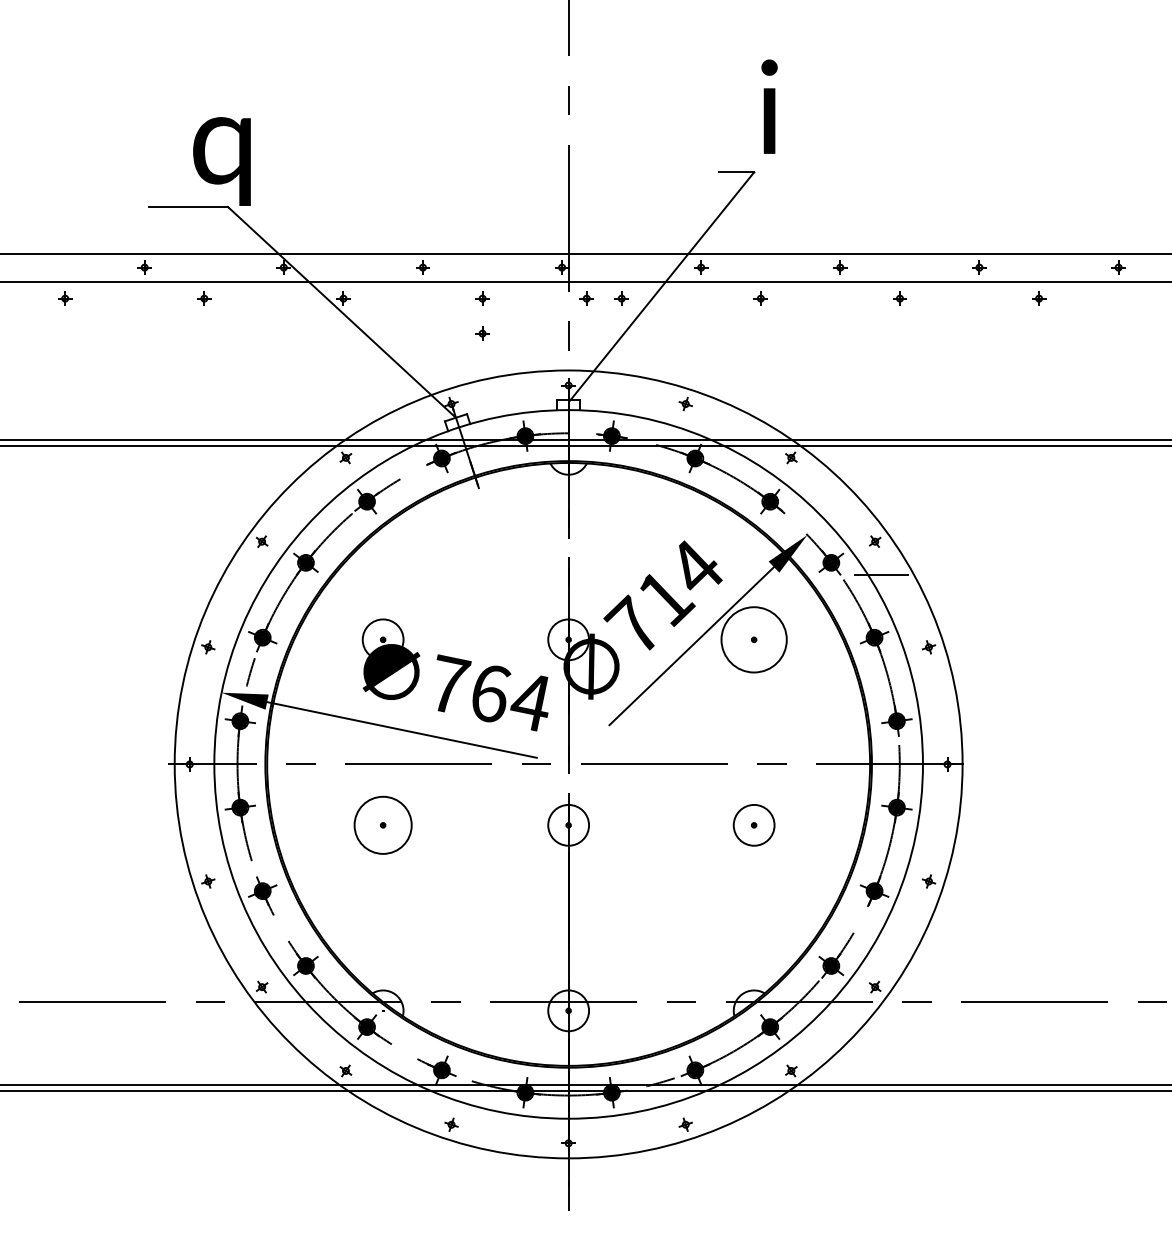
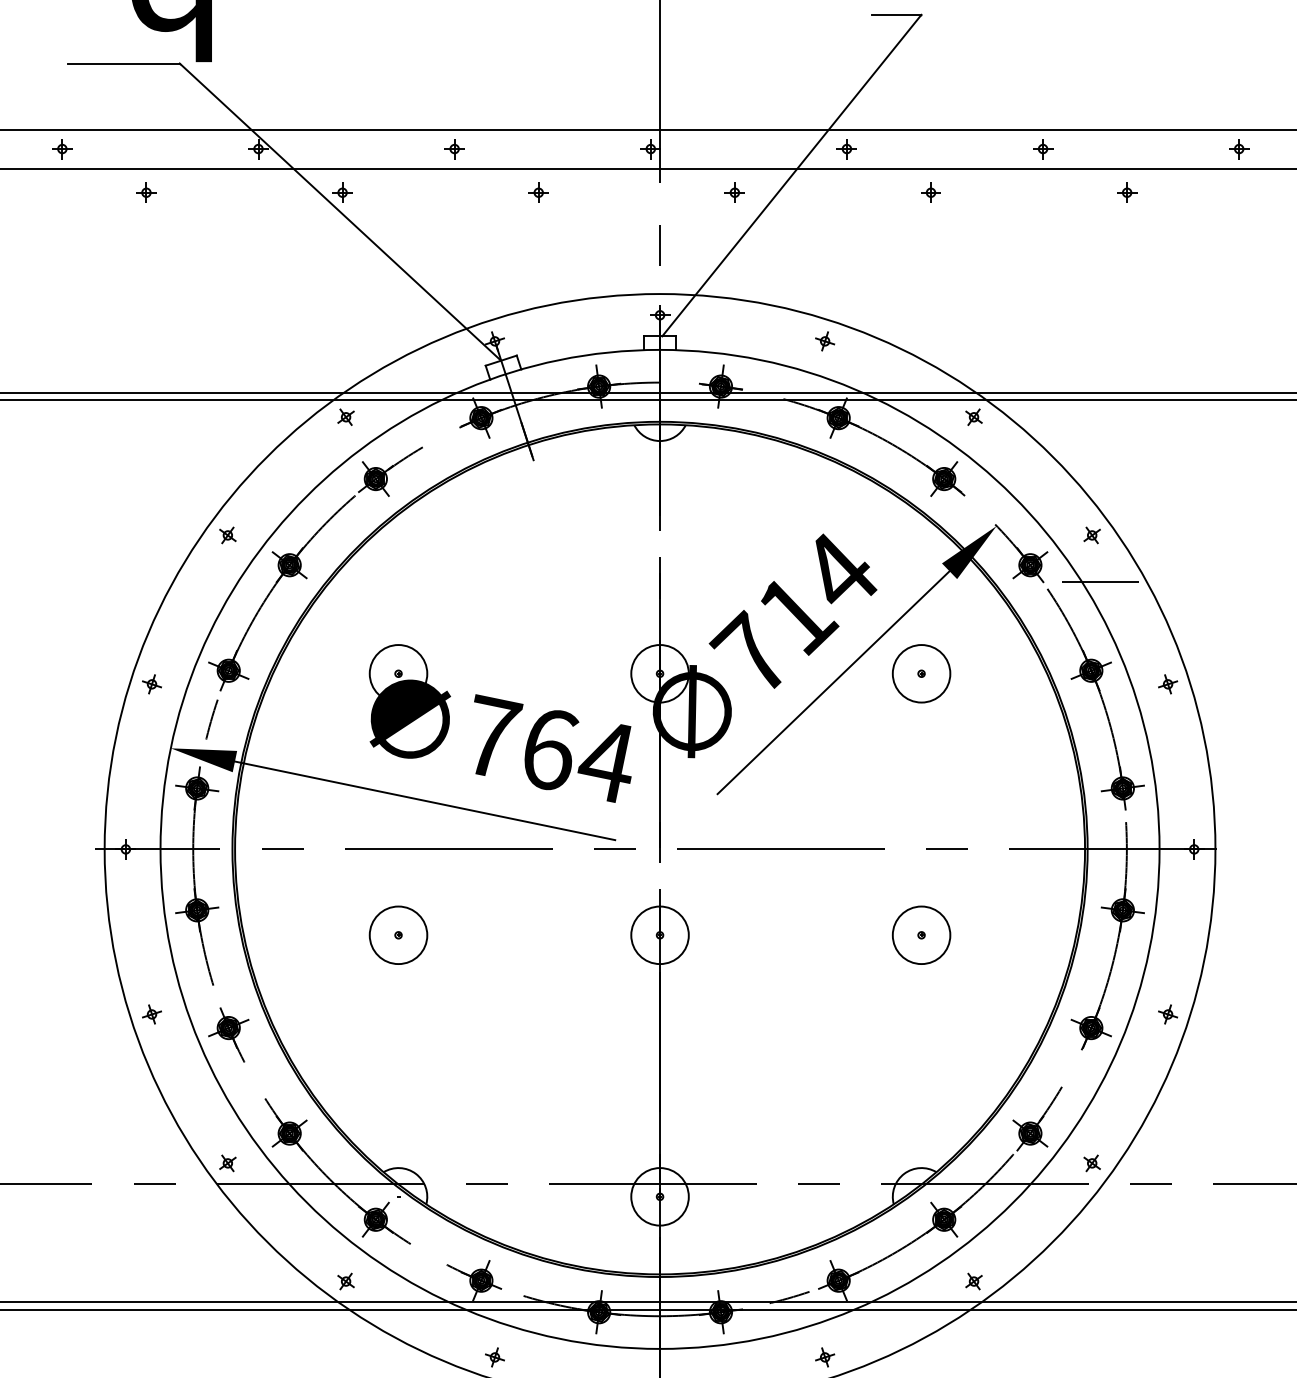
part: (586, 298) -> (685, 192), removed
part: (482, 333) -> (538, 241), removed
circle: (753, 639) -> (920, 673), size x0.62
circle: (382, 824) -> (397, 934), size x0.71

